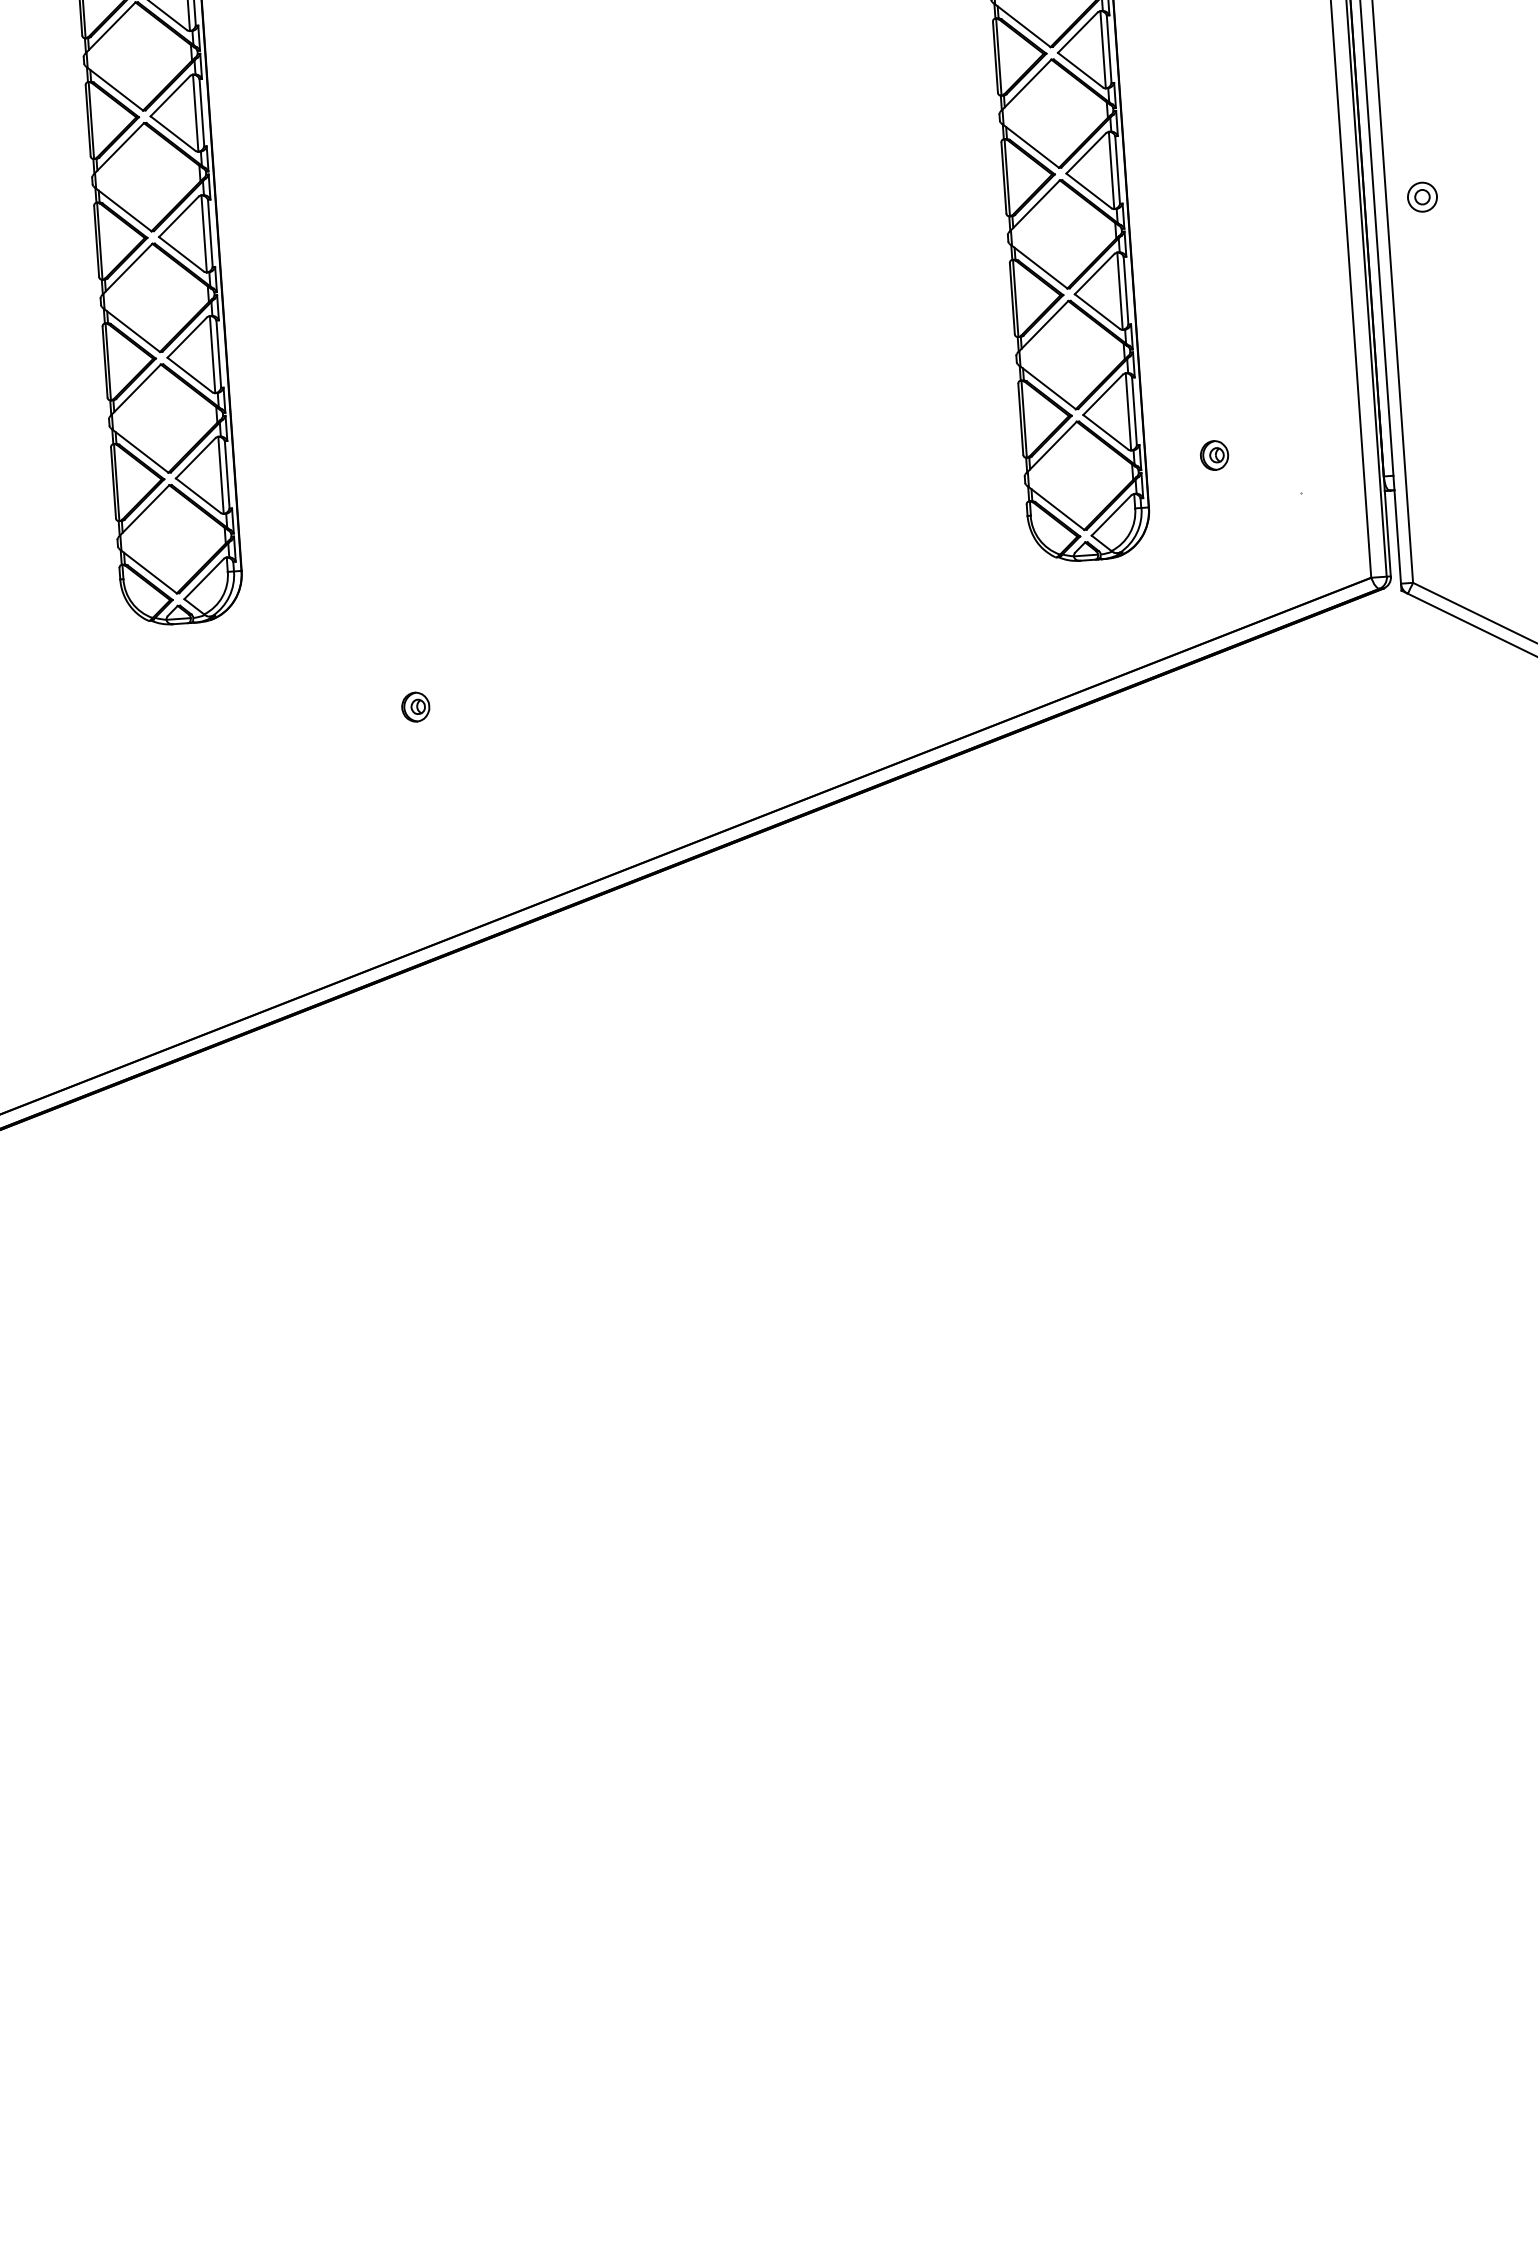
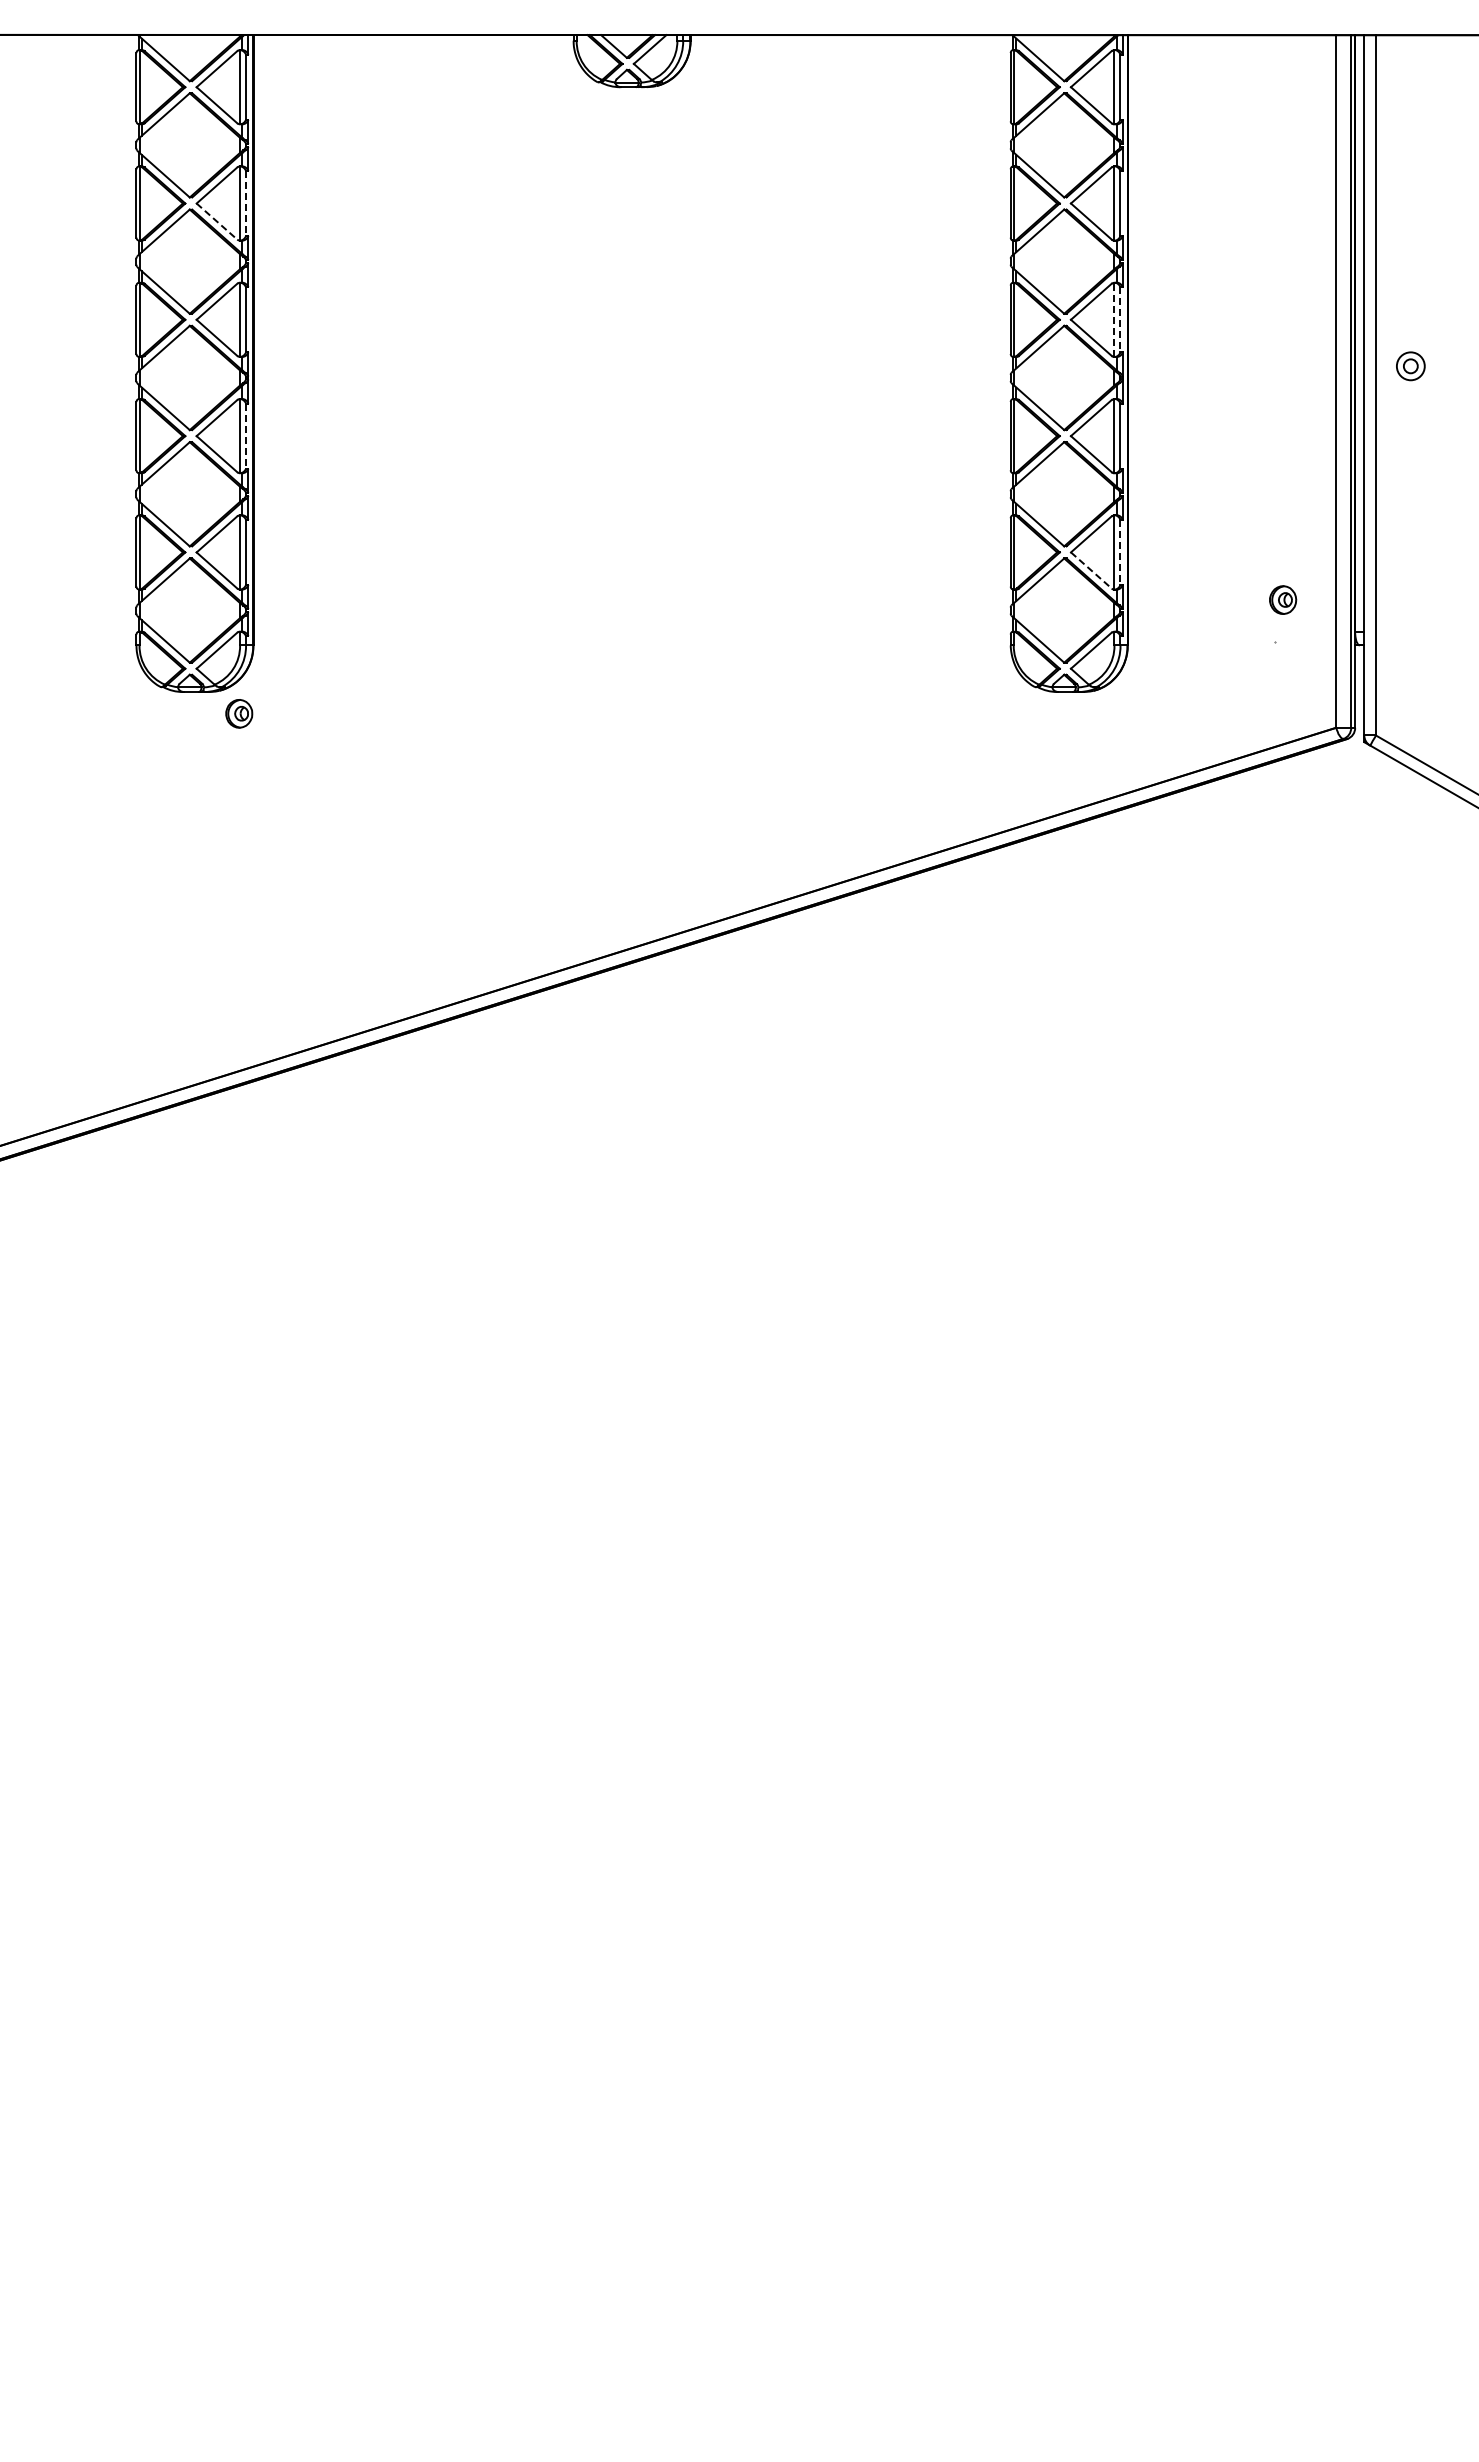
line: (202, 113) -> (246, 204), solid -> dashed
line: (173, 133) -> (217, 221), solid -> dashed
line: (1117, 169) -> (1120, 319), solid -> dashed
line: (1111, 170) -> (1114, 319), solid -> dashed
line: (219, 354) -> (246, 436), solid -> dashed
line: (1134, 411) -> (1120, 552), solid -> dashed
line: (1105, 432) -> (1091, 570), solid -> dashed
part: (1214, 454) -> (1283, 599), moved
part: (415, 706) -> (239, 713), moved

